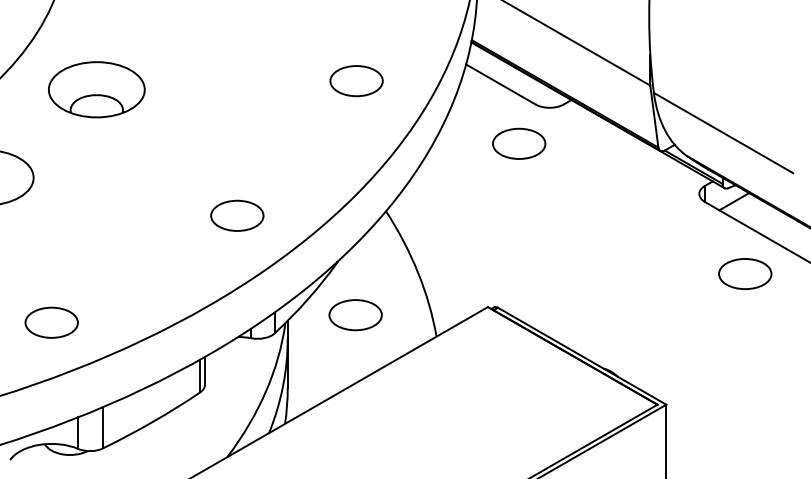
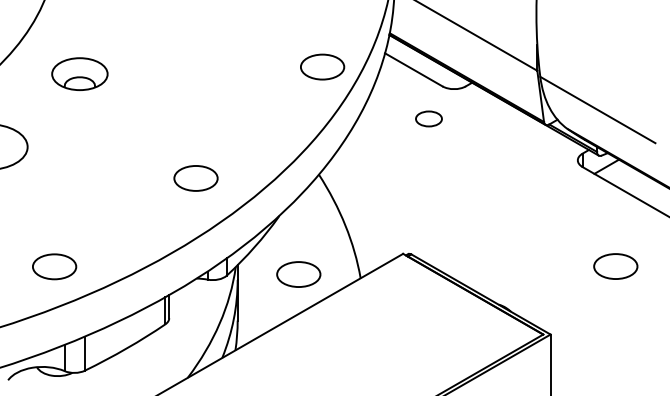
circle: (356, 80) -> (322, 66), moved
part: (96, 88) -> (79, 73), size x0.7
circle: (518, 143) -> (428, 118), size x0.6
circle: (744, 273) -> (615, 266), moved
circle: (355, 315) -> (298, 274), moved
circle: (51, 322) -> (54, 266), moved

